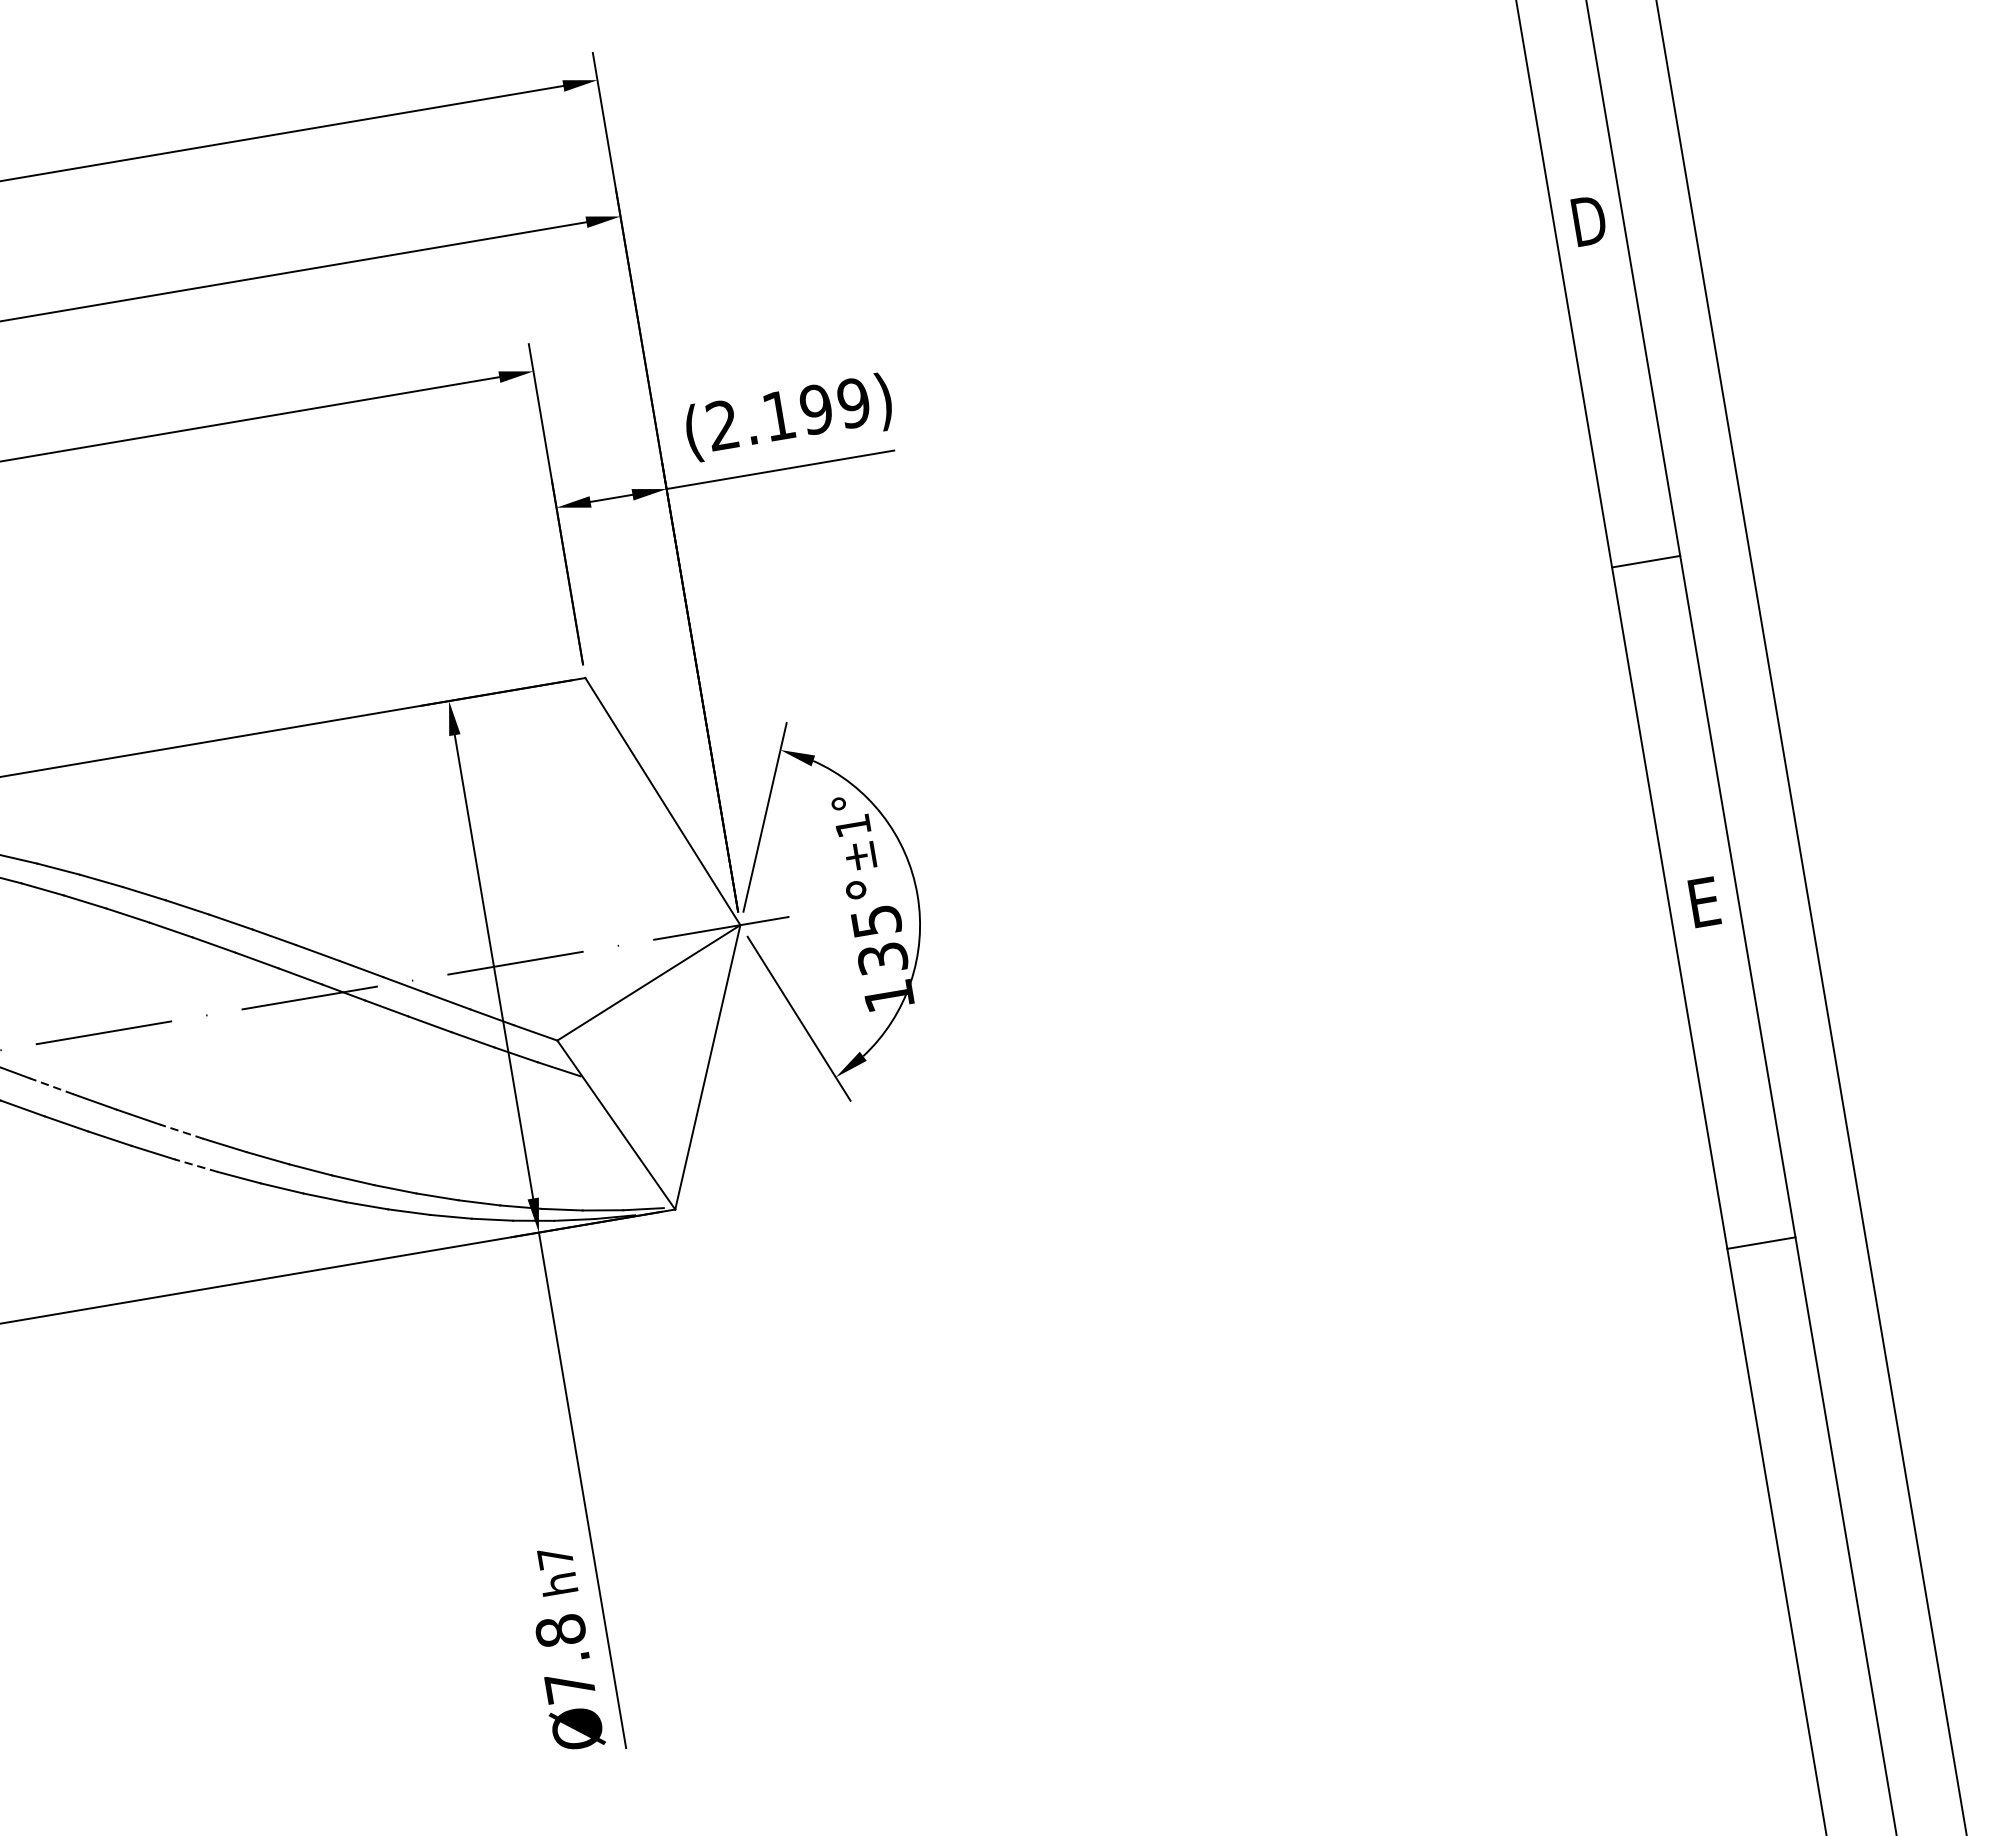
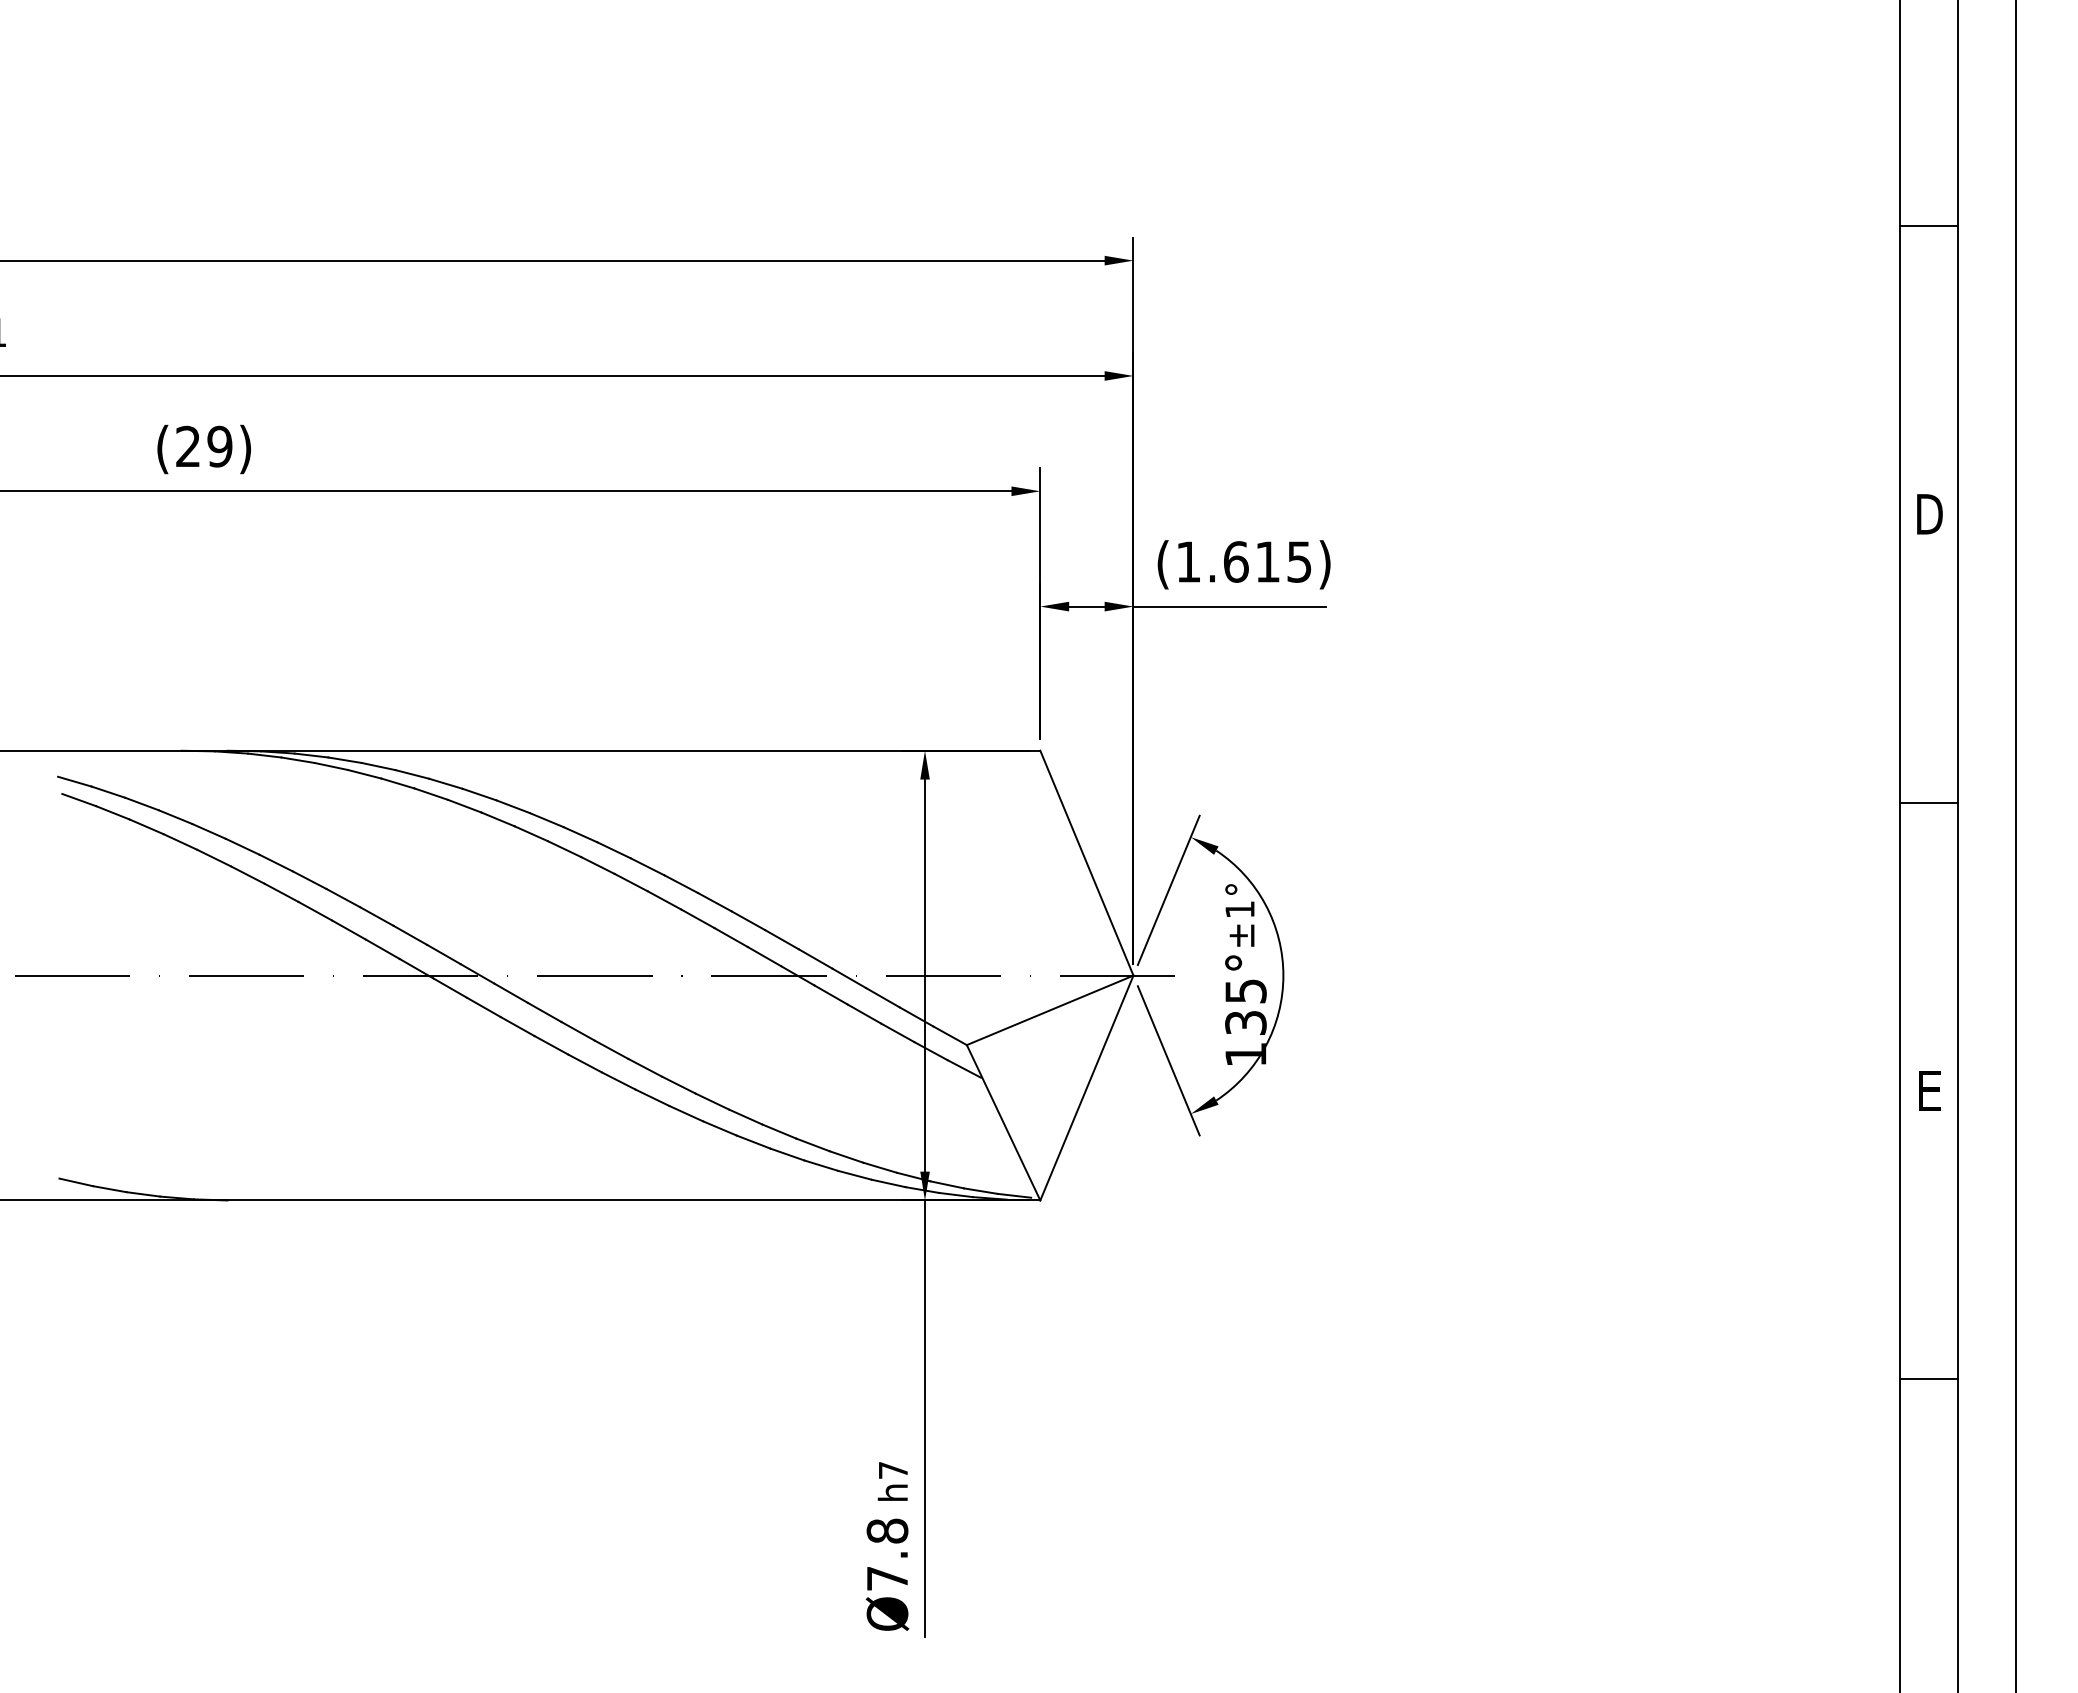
text: (787, 413) -> (1243, 561), (2.199) -> (1.615)
line: (51, 1086) -> (544, 1012), dashed -> solid
line: (182, 1131) -> (645, 1067), dashed -> solid
line: (196, 1165) -> (652, 1097), dashed -> solid

